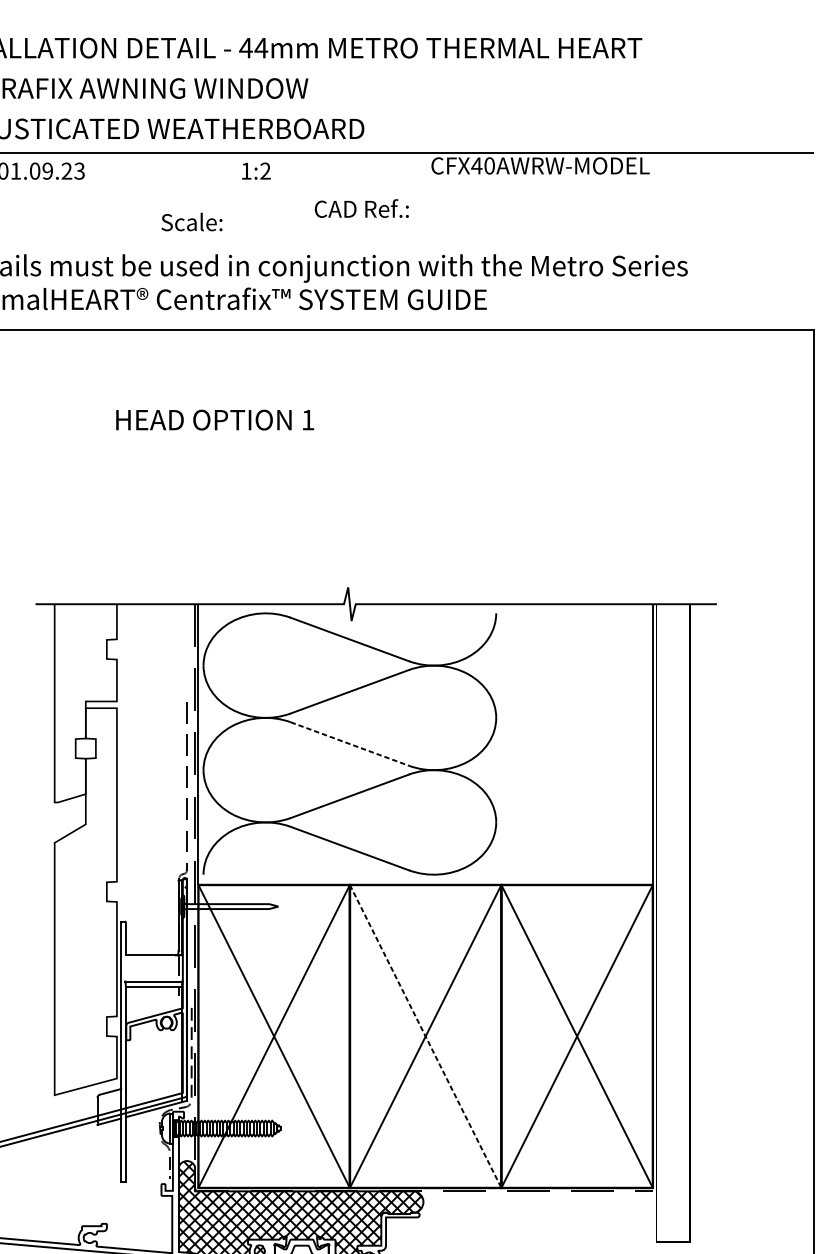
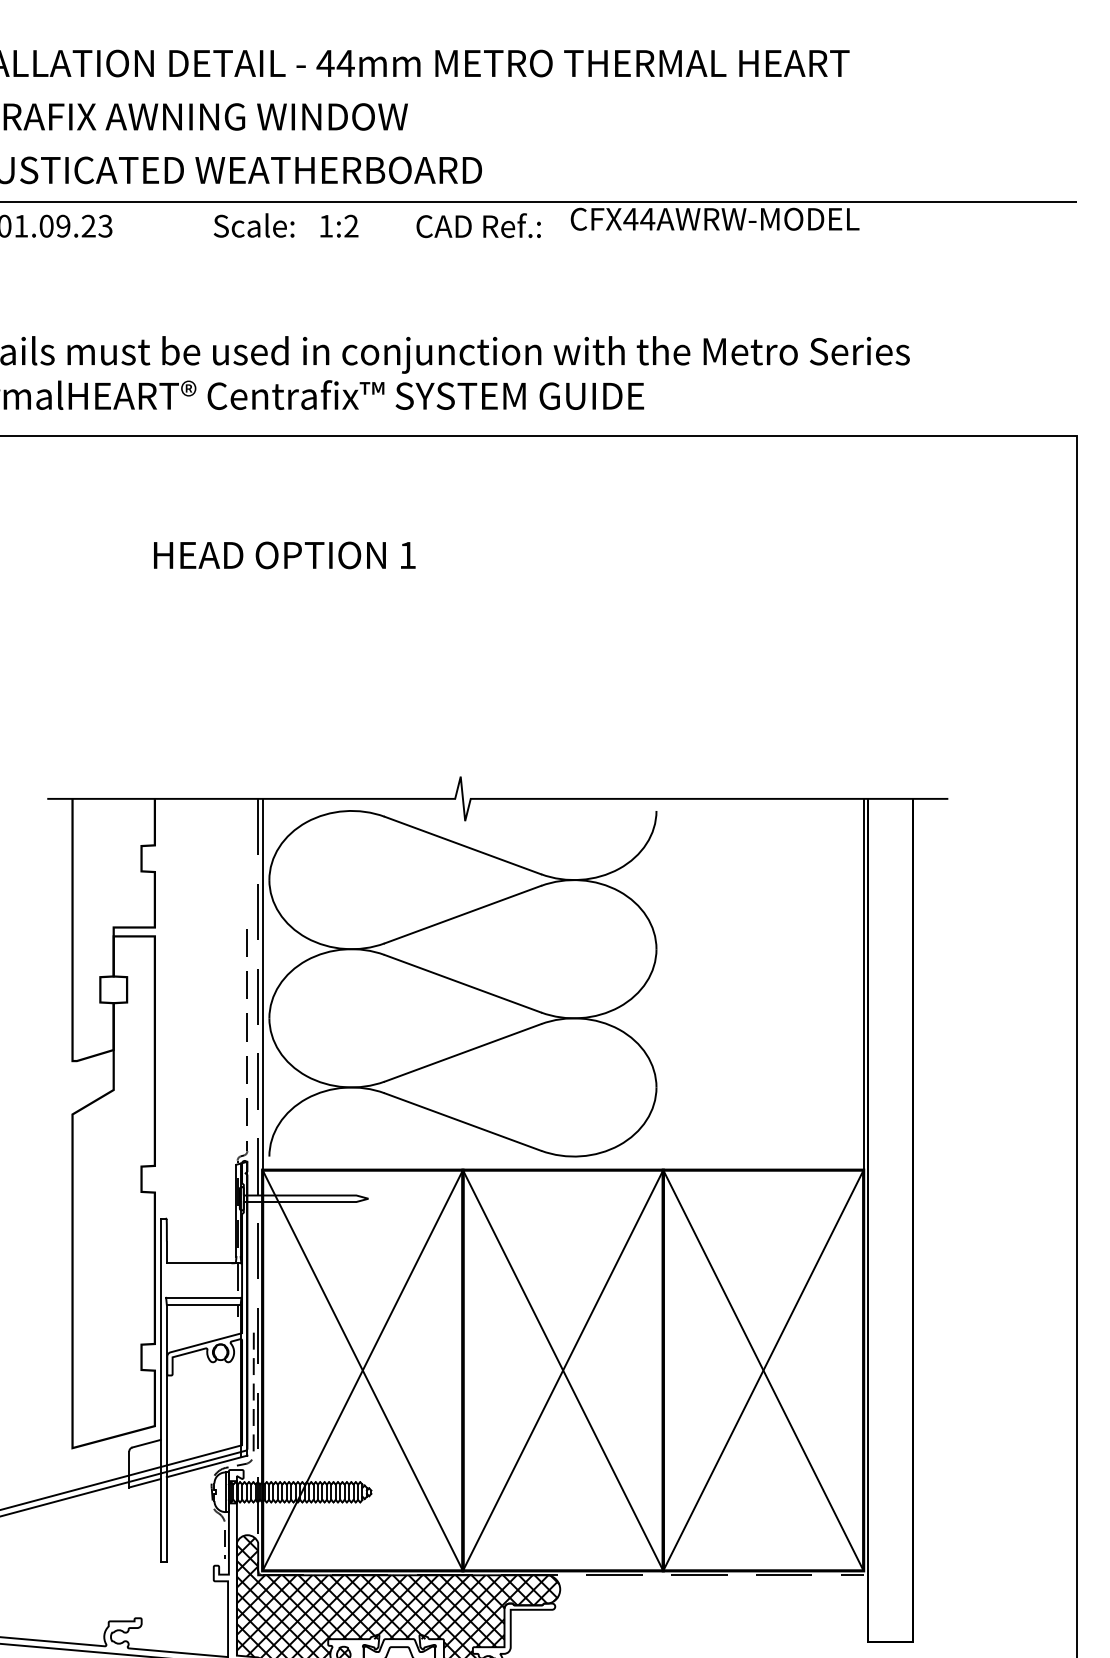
text: (489, 165) -> (647, 218), CFX40AWRW-MODEL -> CFX44AWRW-MODEL
text: (361, 208) -> (478, 225), moved
text: (191, 222) -> (253, 225), moved
line: (350, 743) -> (463, 983), dashed -> solid
line: (425, 1036) -> (563, 1370), dashed -> solid

